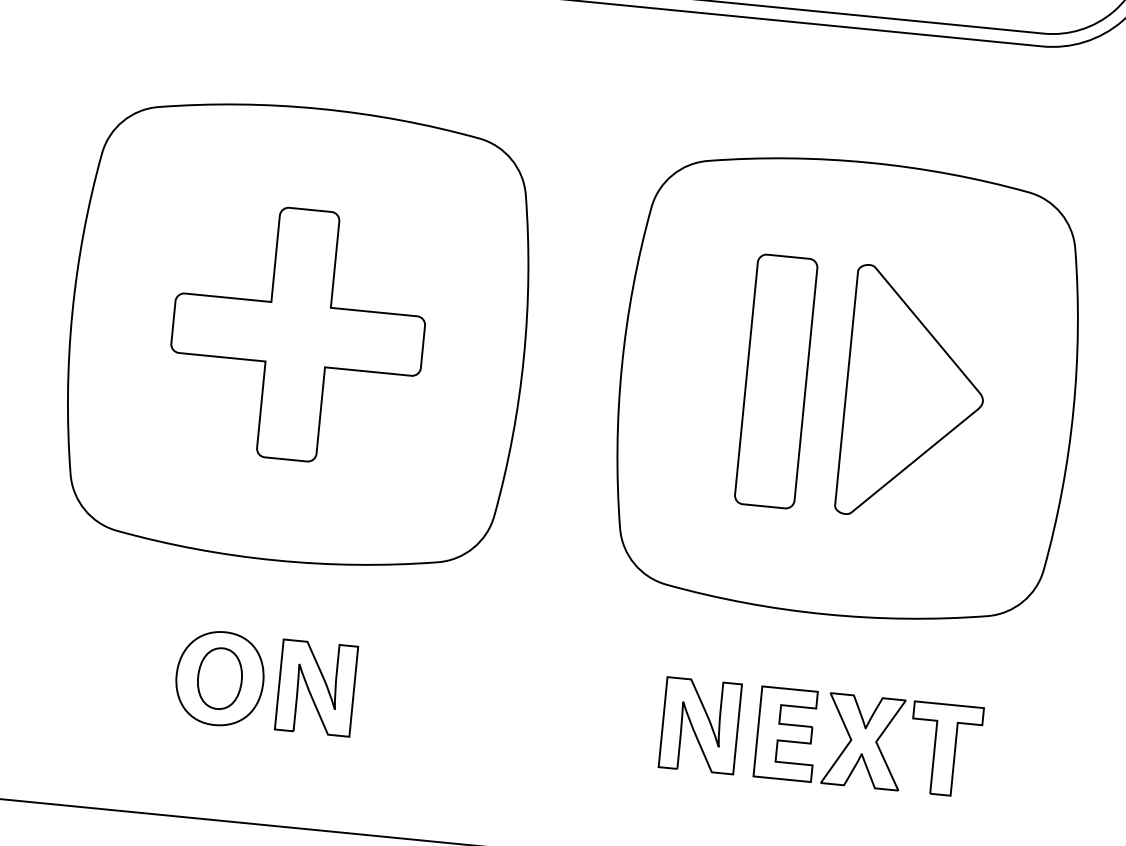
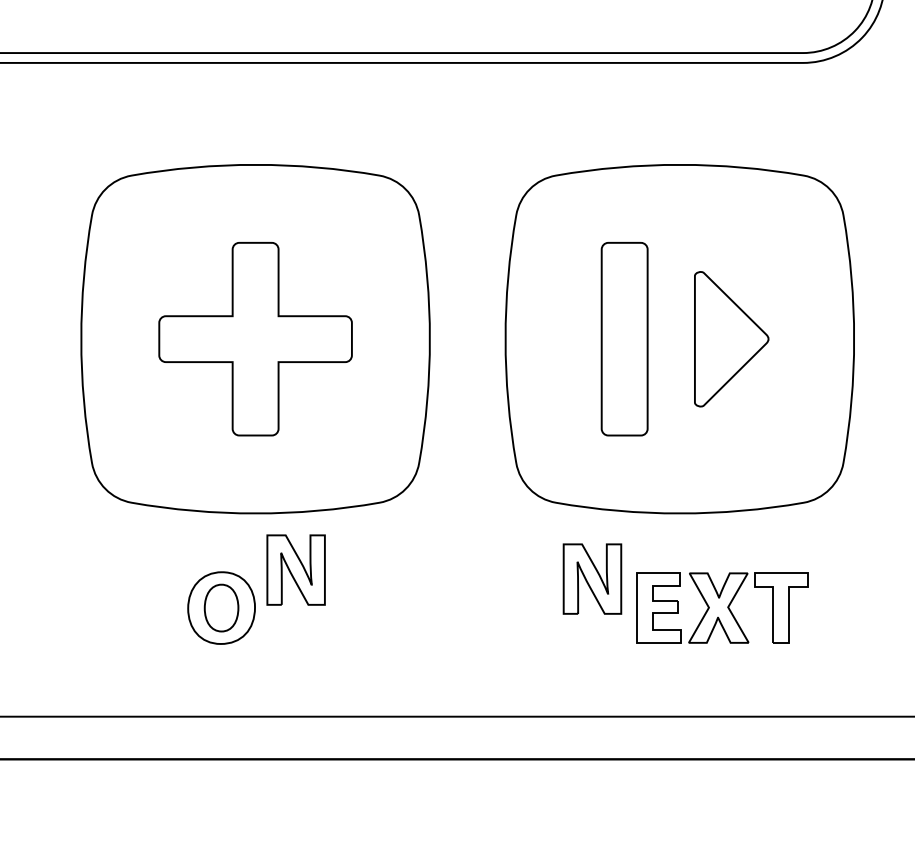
part: (914, 395) -> (731, 339), size x0.7
part: (315, 687) -> (295, 569), moved
part: (700, 724) -> (592, 578), moved

